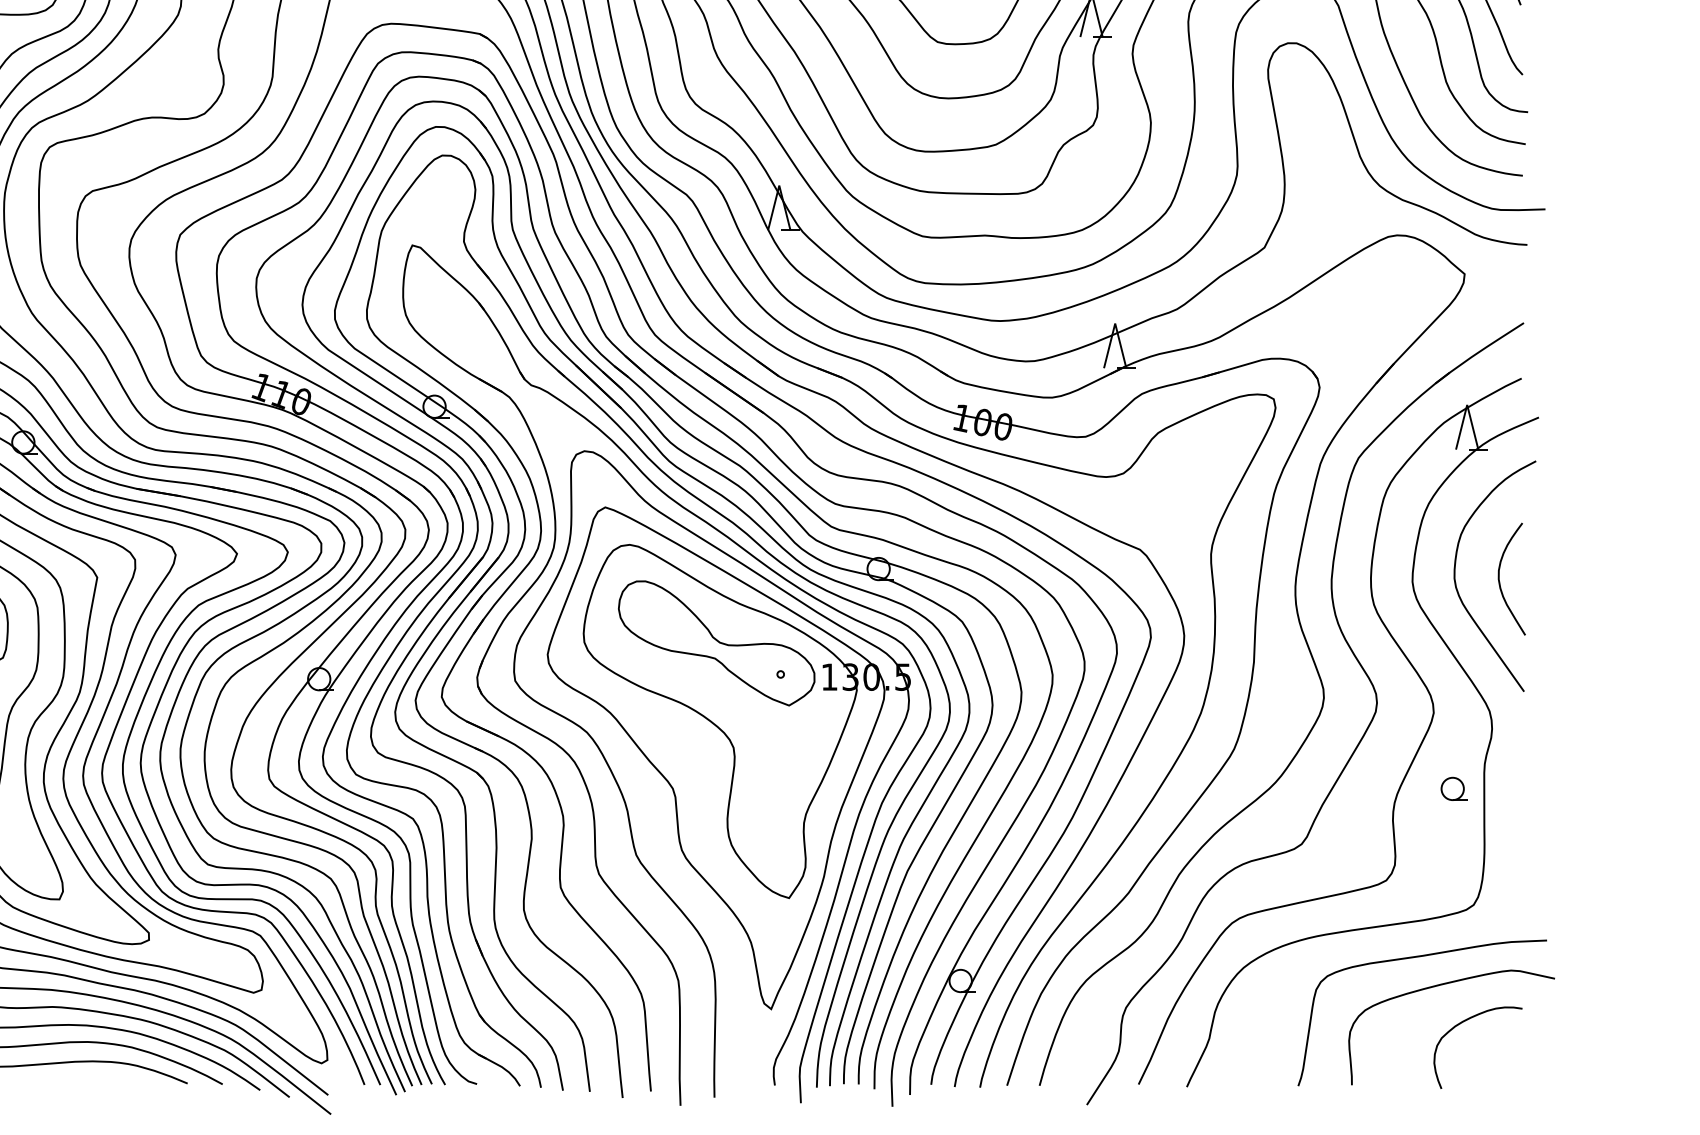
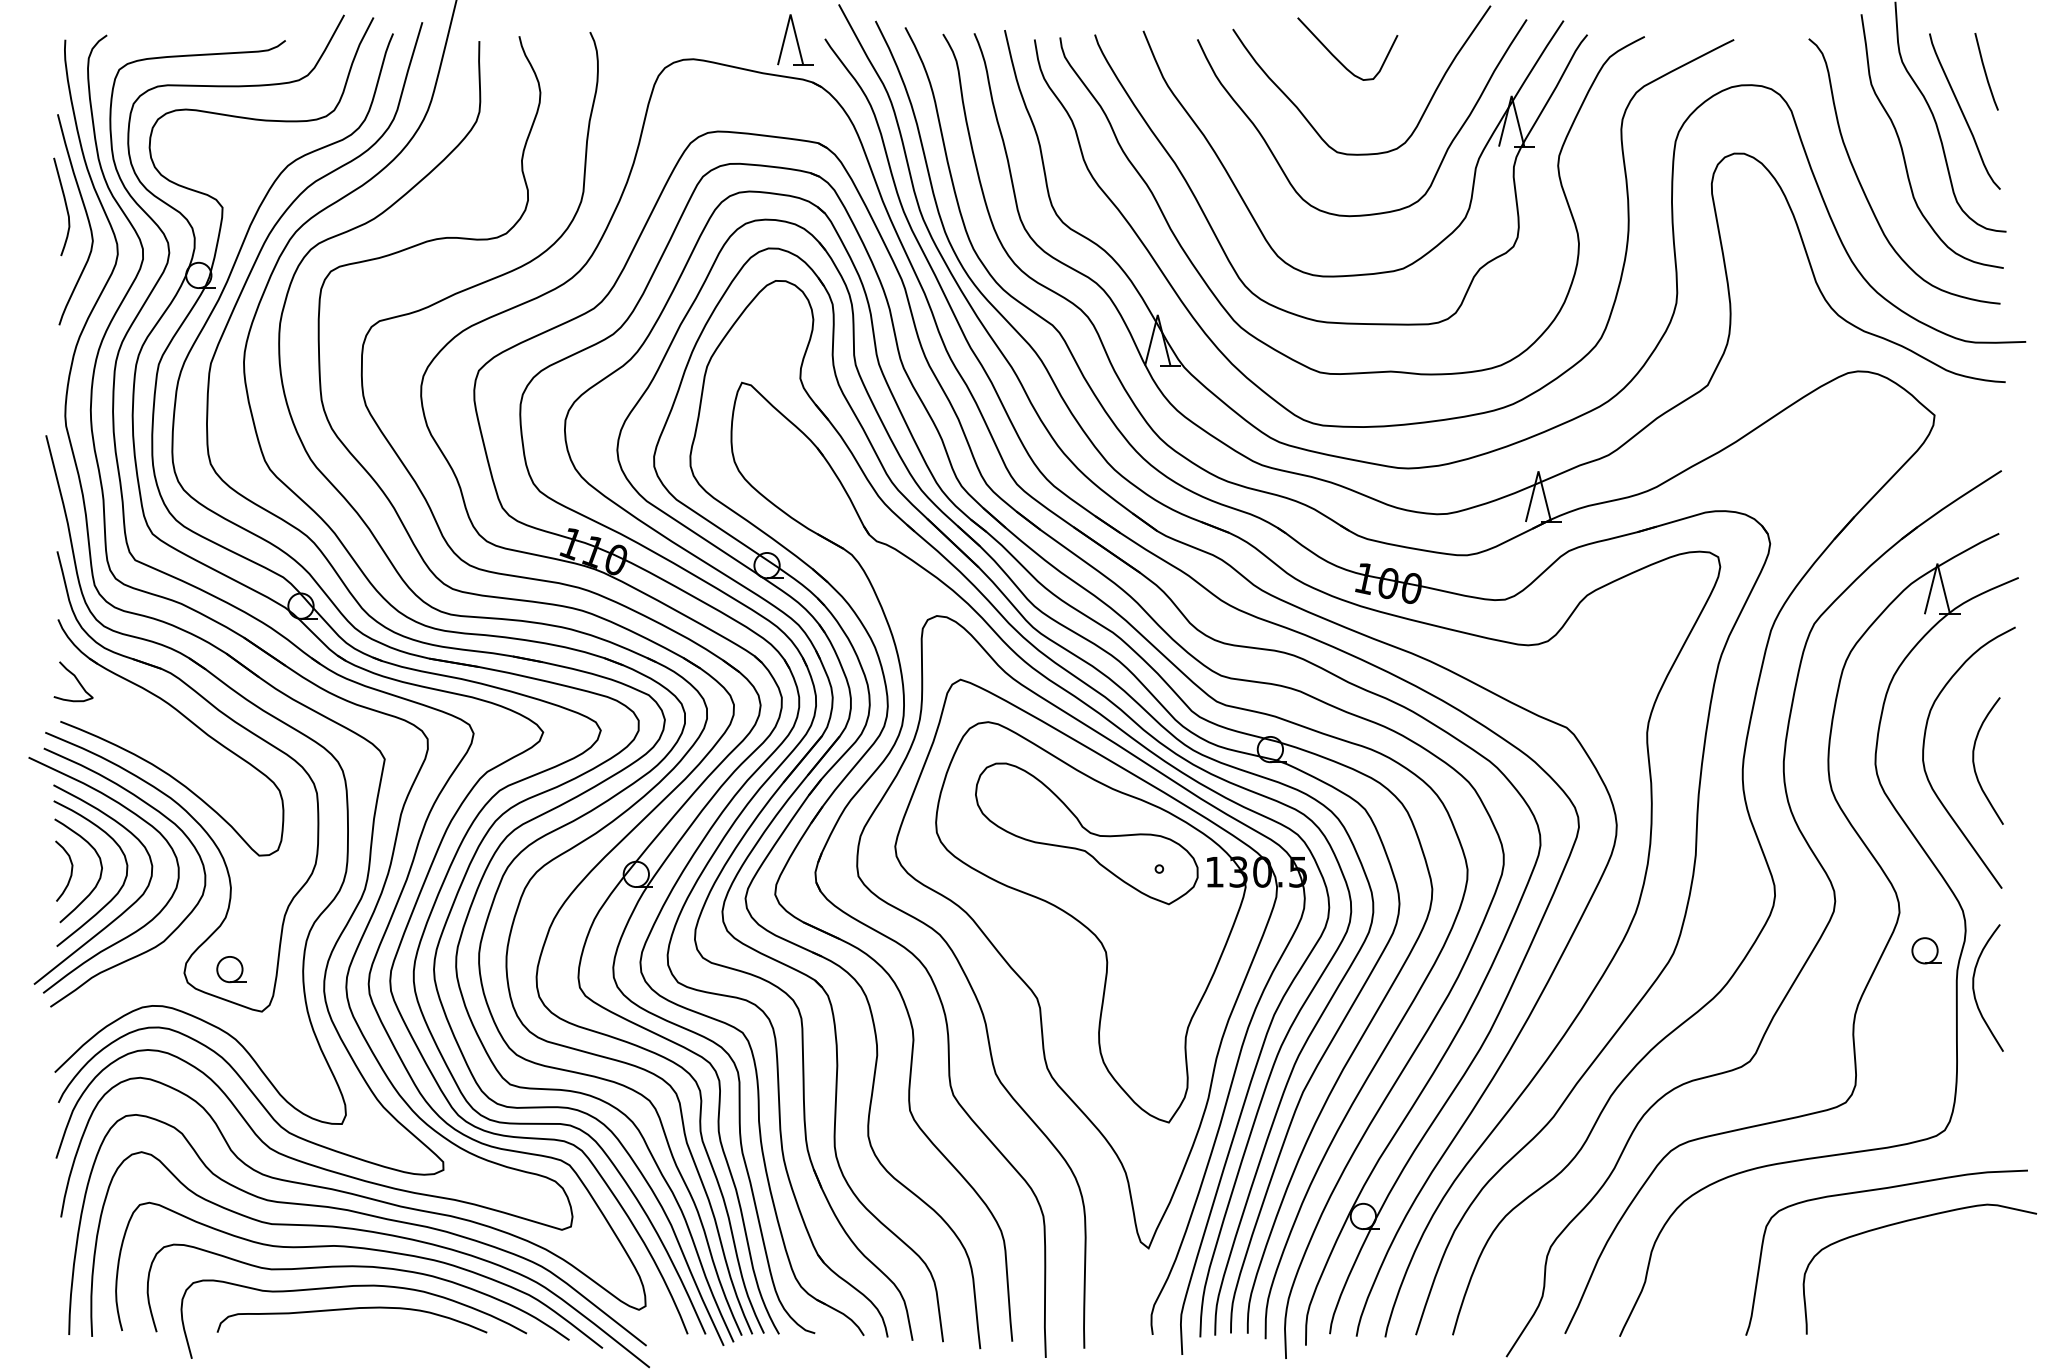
curve: (1499, 778) -> (1974, 987), added
part: (1454, 788) -> (1926, 950), moved
curve: (1465, 1021) -> (1935, 1262), removed

